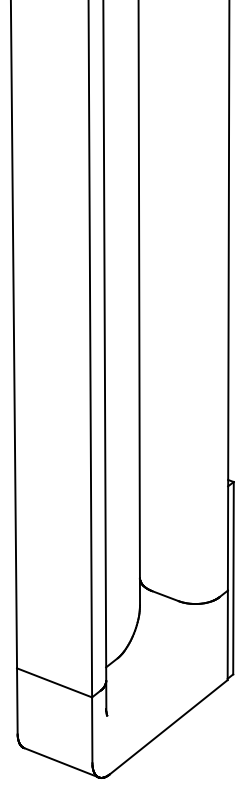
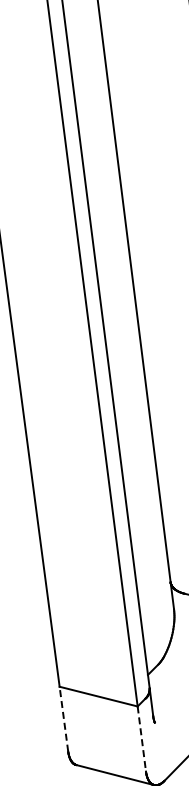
line: (17, 701) -> (64, 719), solid -> dashed
line: (92, 730) -> (142, 739), solid -> dashed

